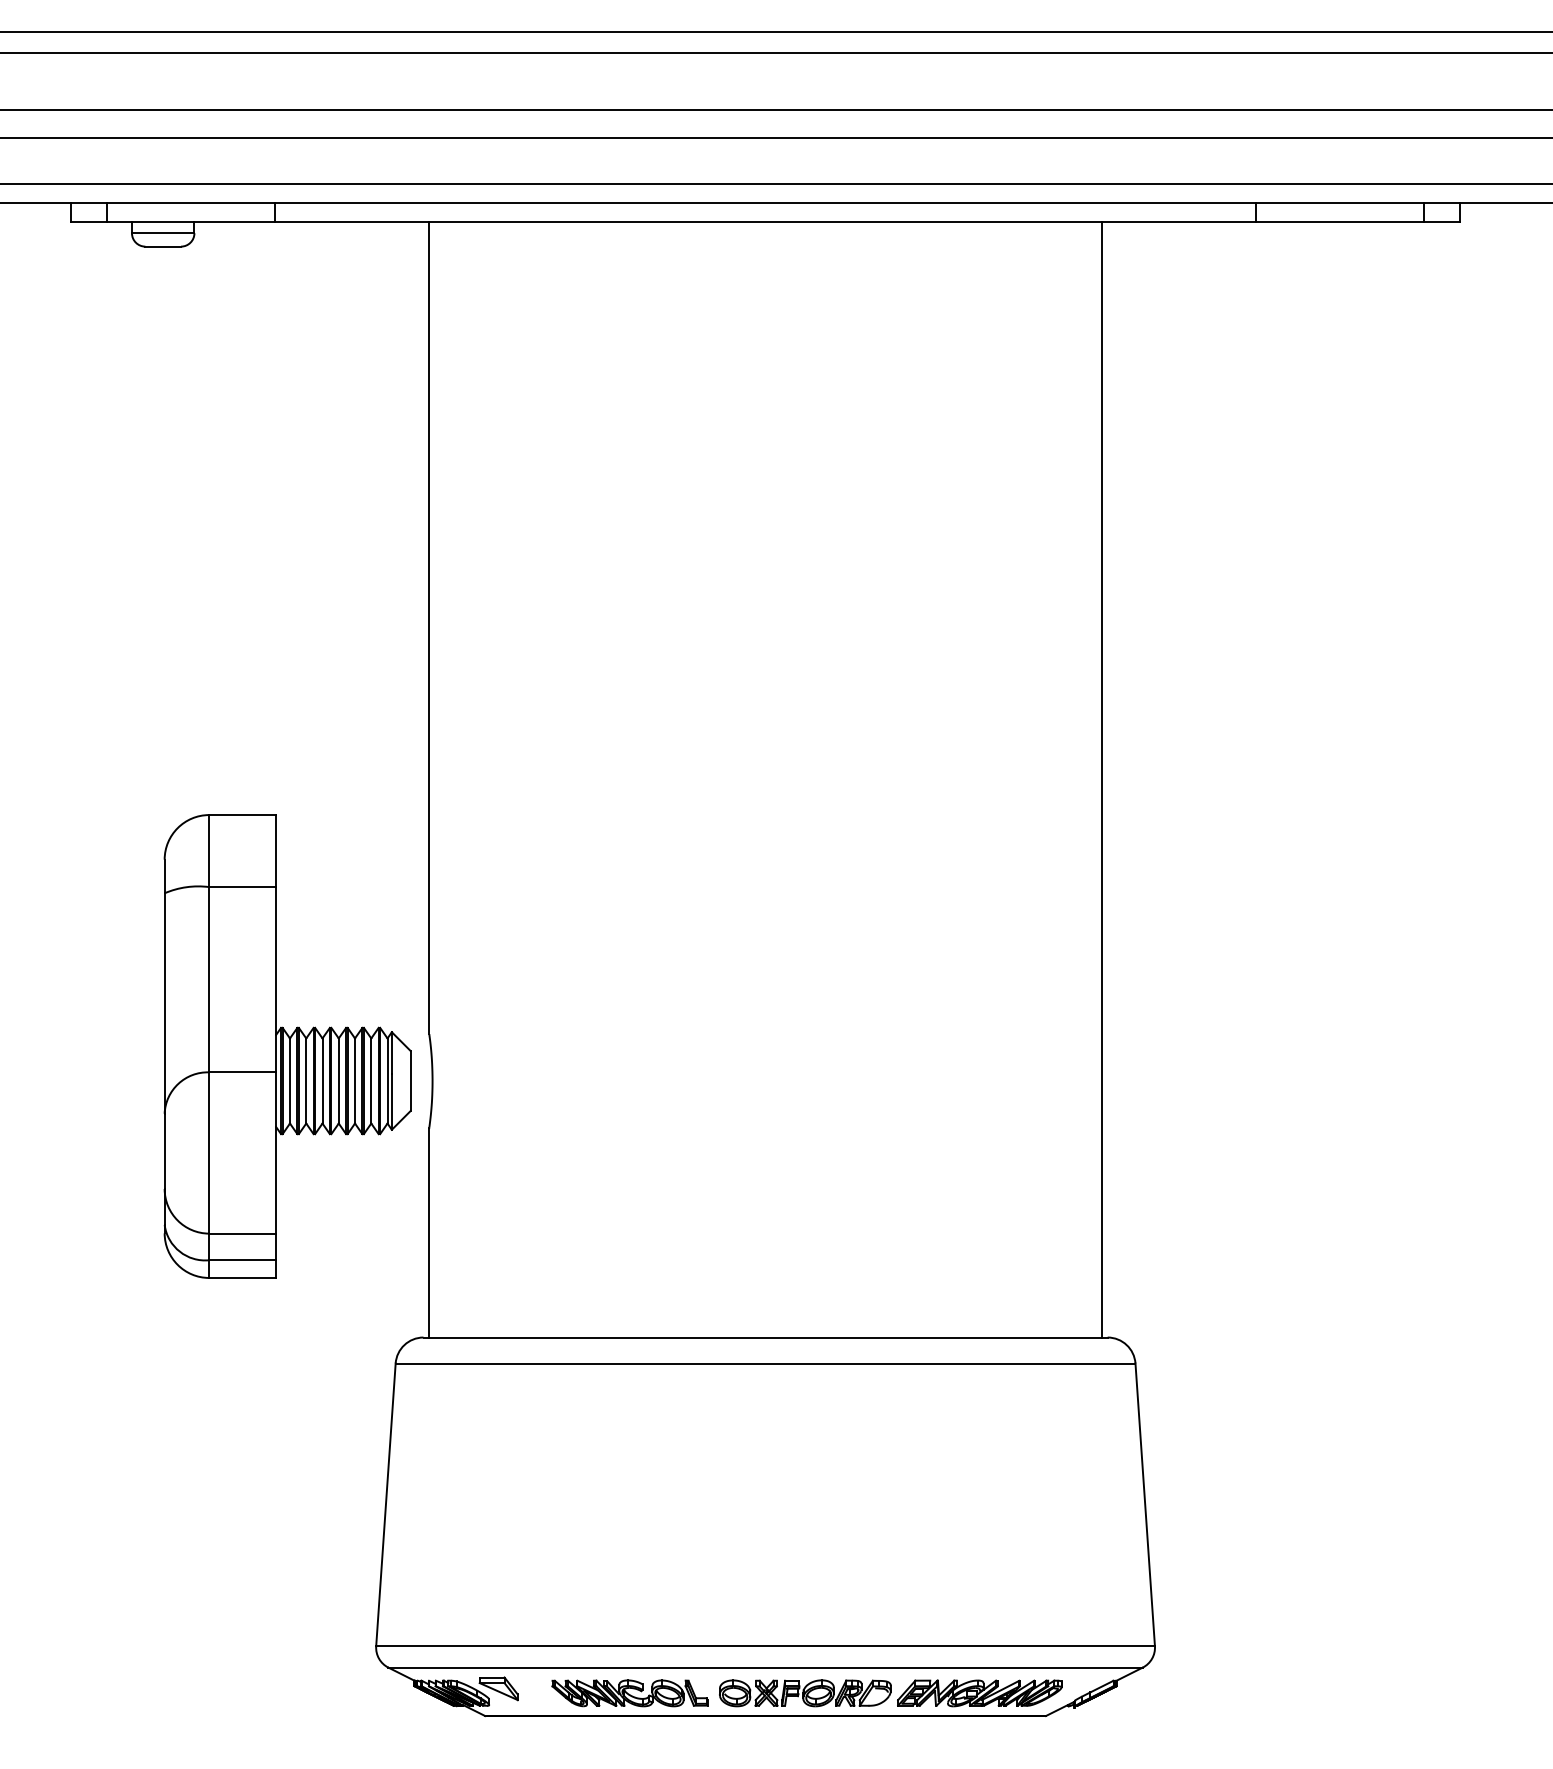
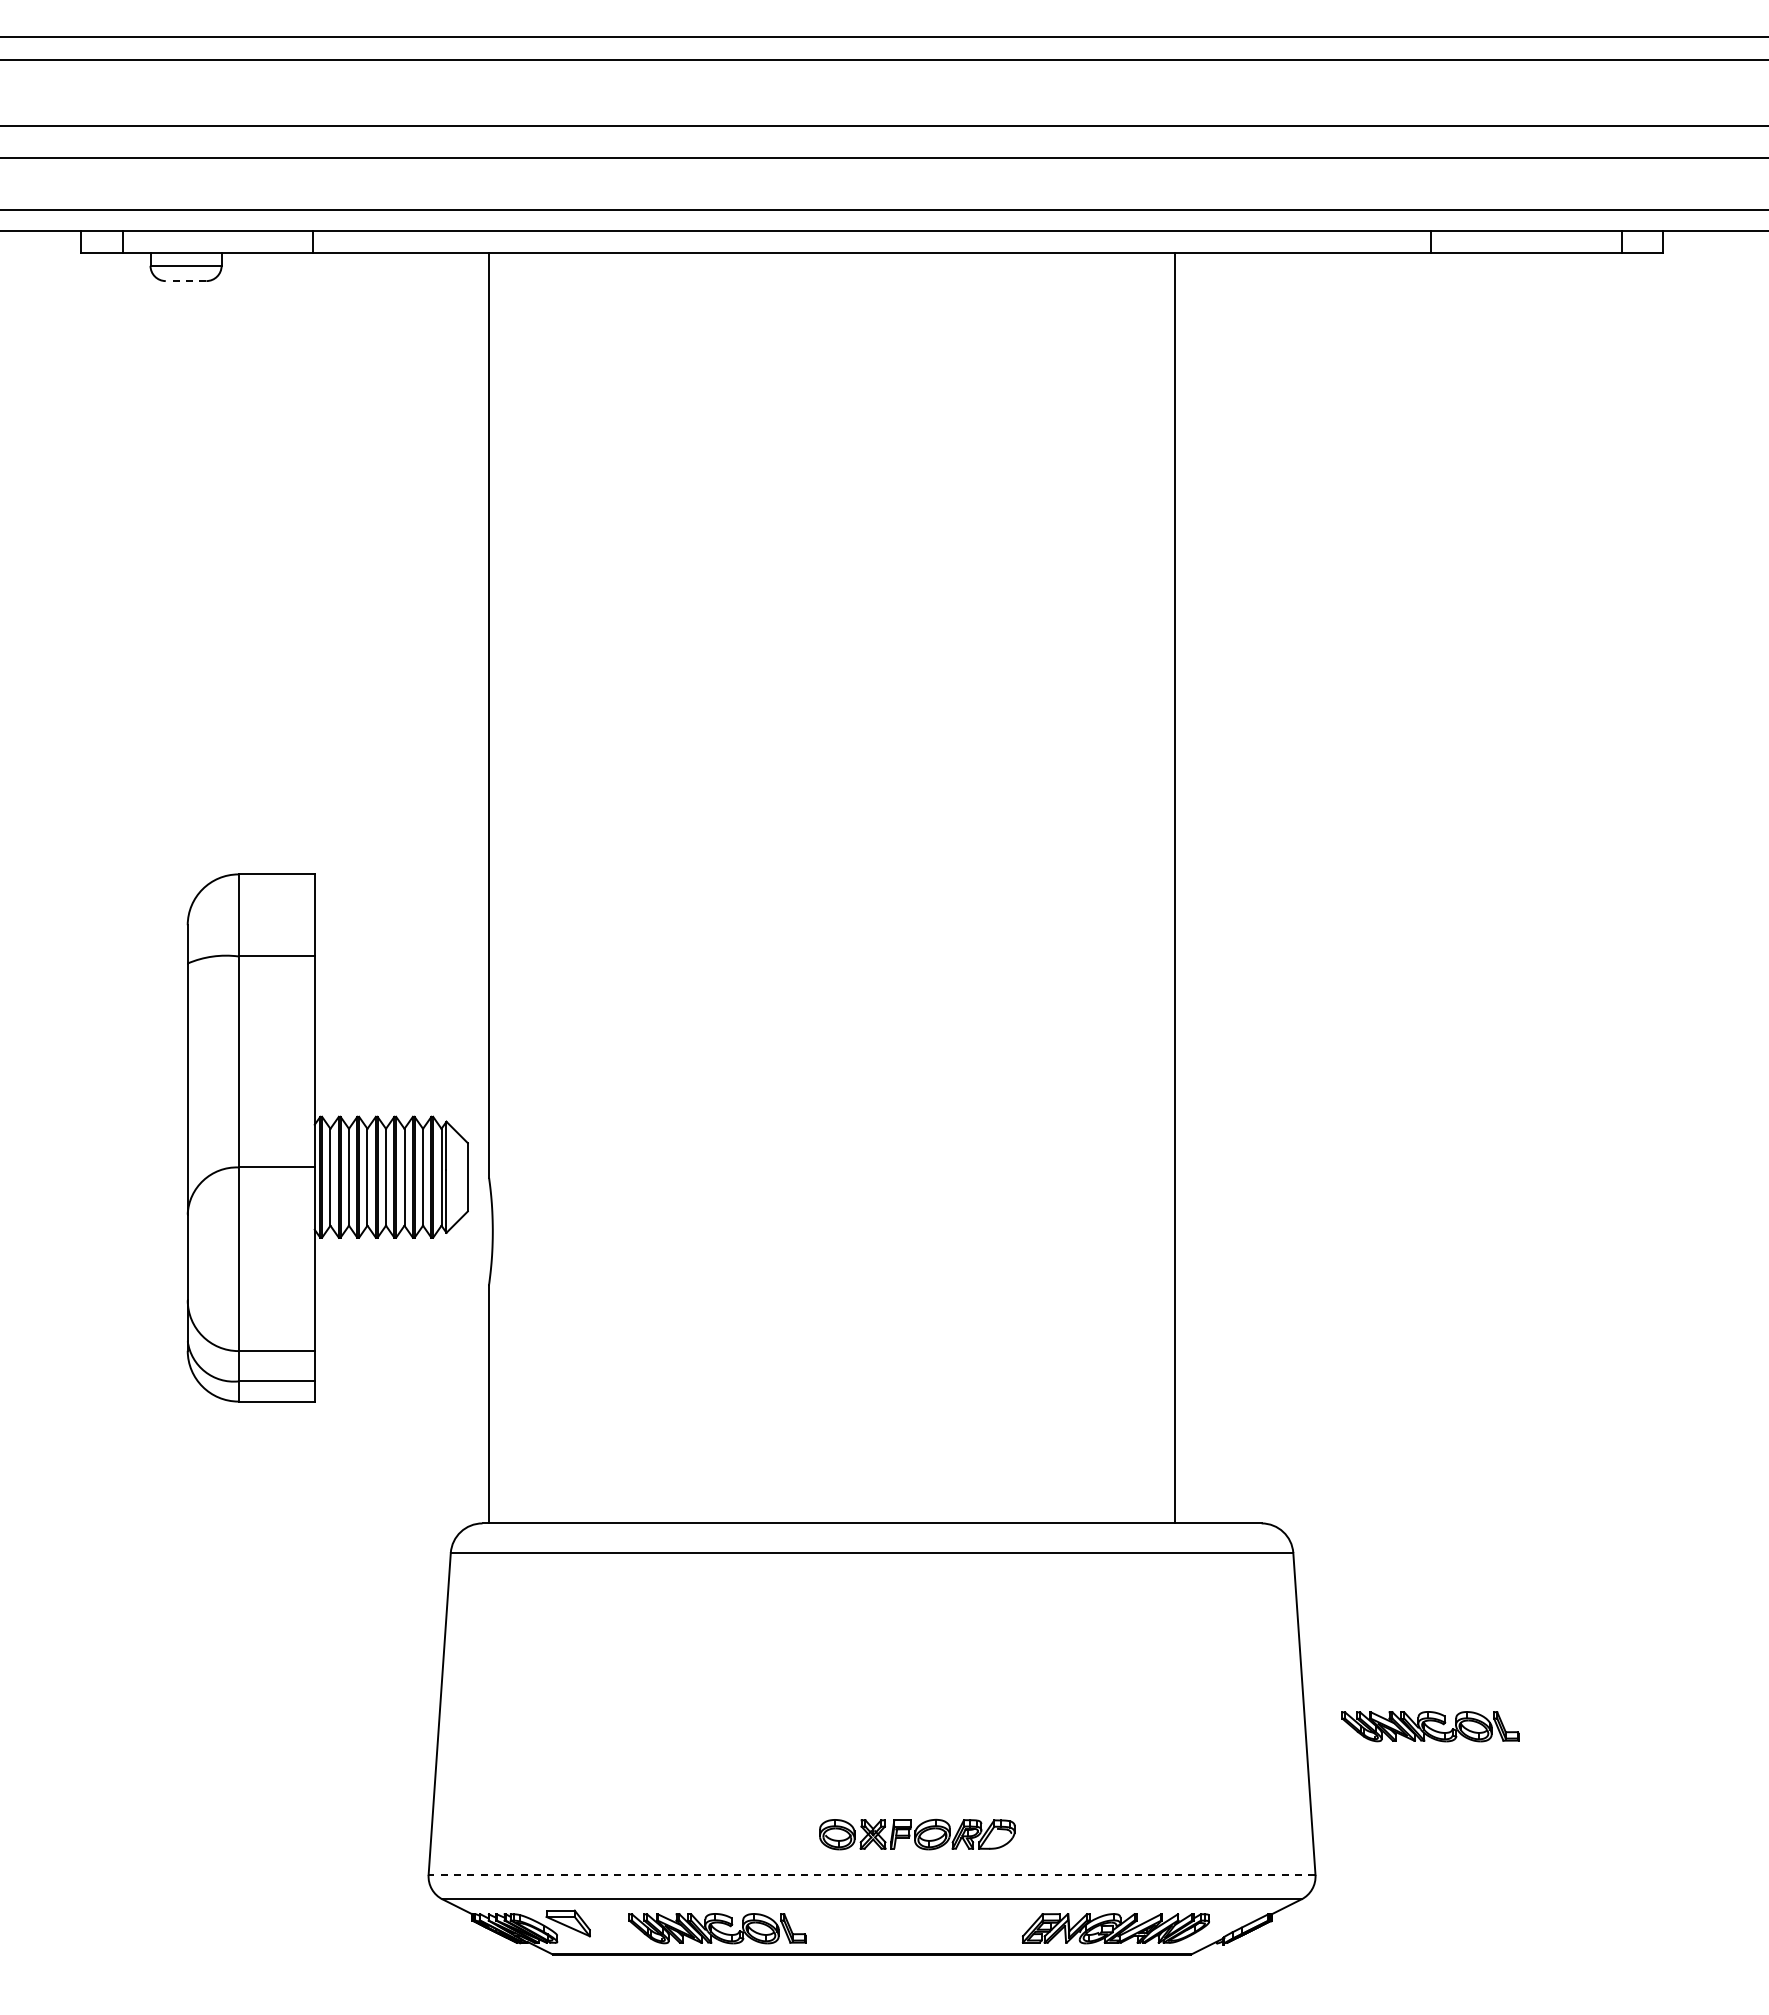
line: (162, 246) -> (185, 281), solid -> dashed
line: (1102, 780) -> (1175, 888), moved
part: (287, 1046) -> (327, 1137), moved
part: (1255, 1515) -> (1430, 1726), added
line: (765, 1645) -> (871, 1874), solid -> dashed
part: (805, 1693) -> (917, 1834), moved

